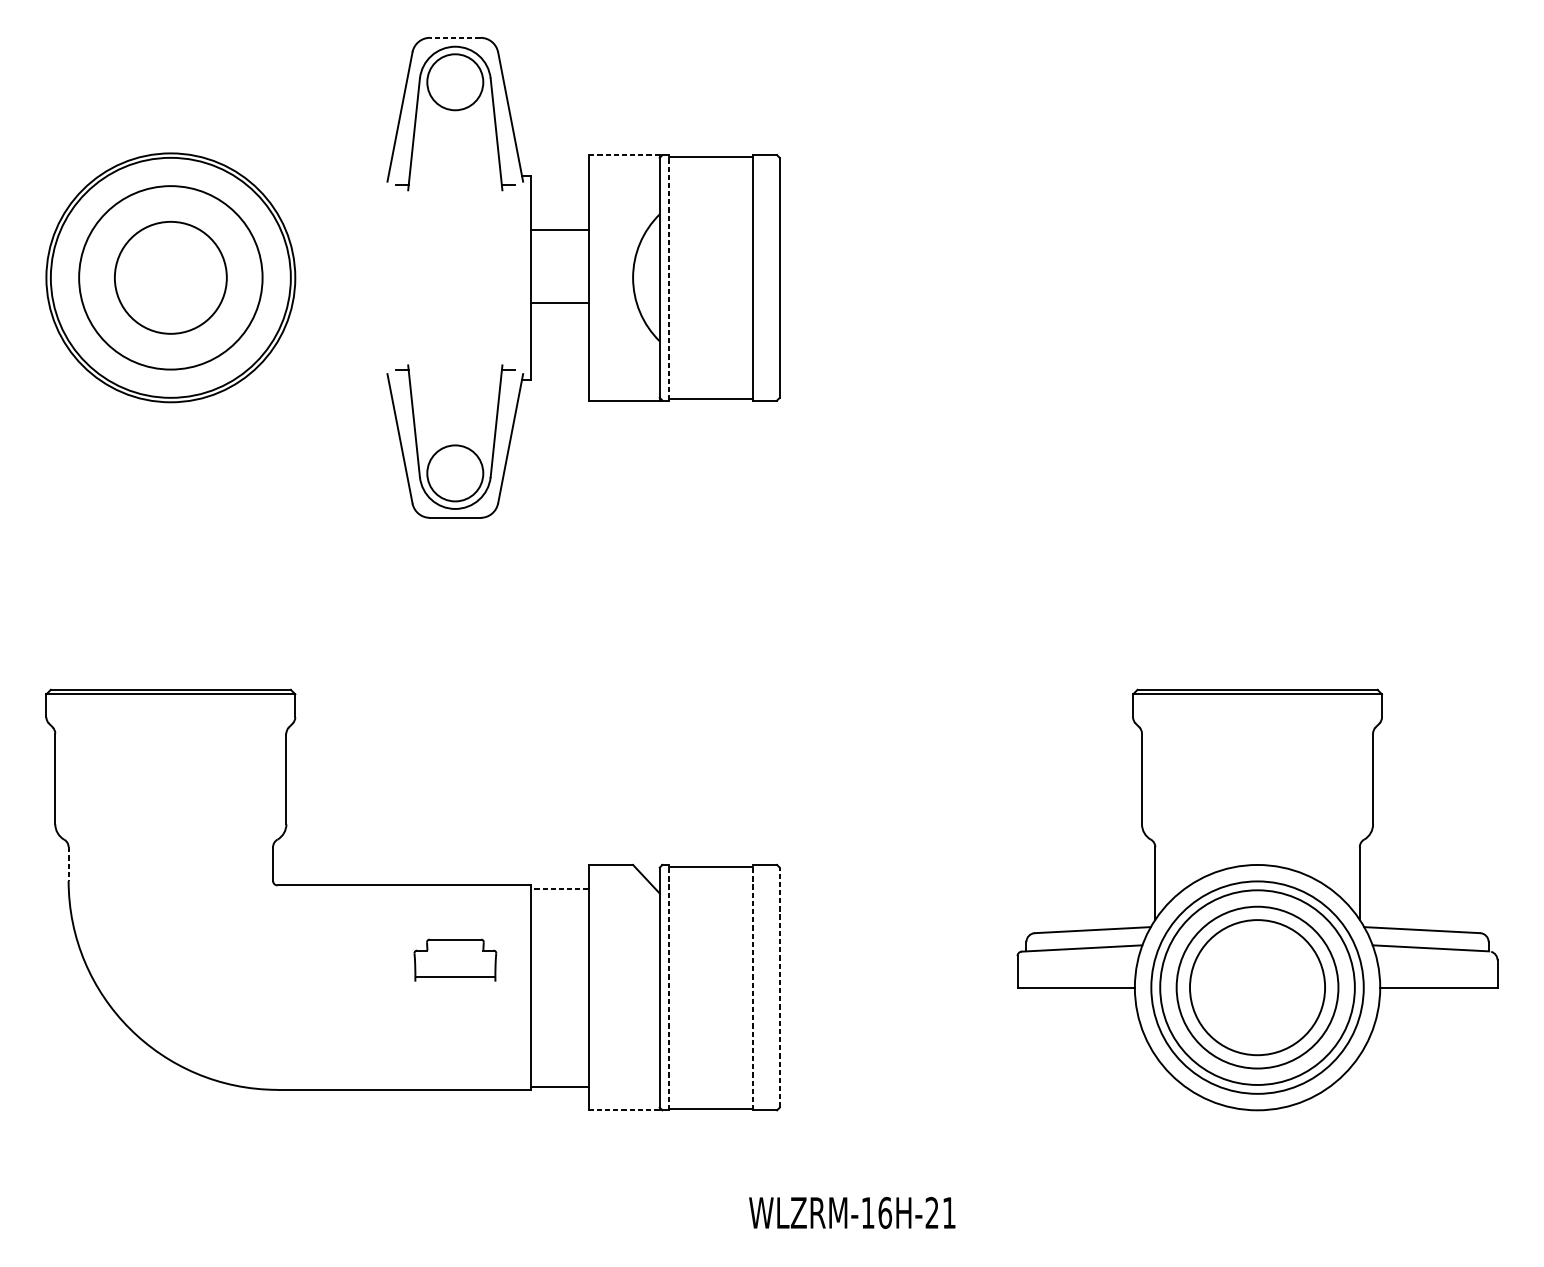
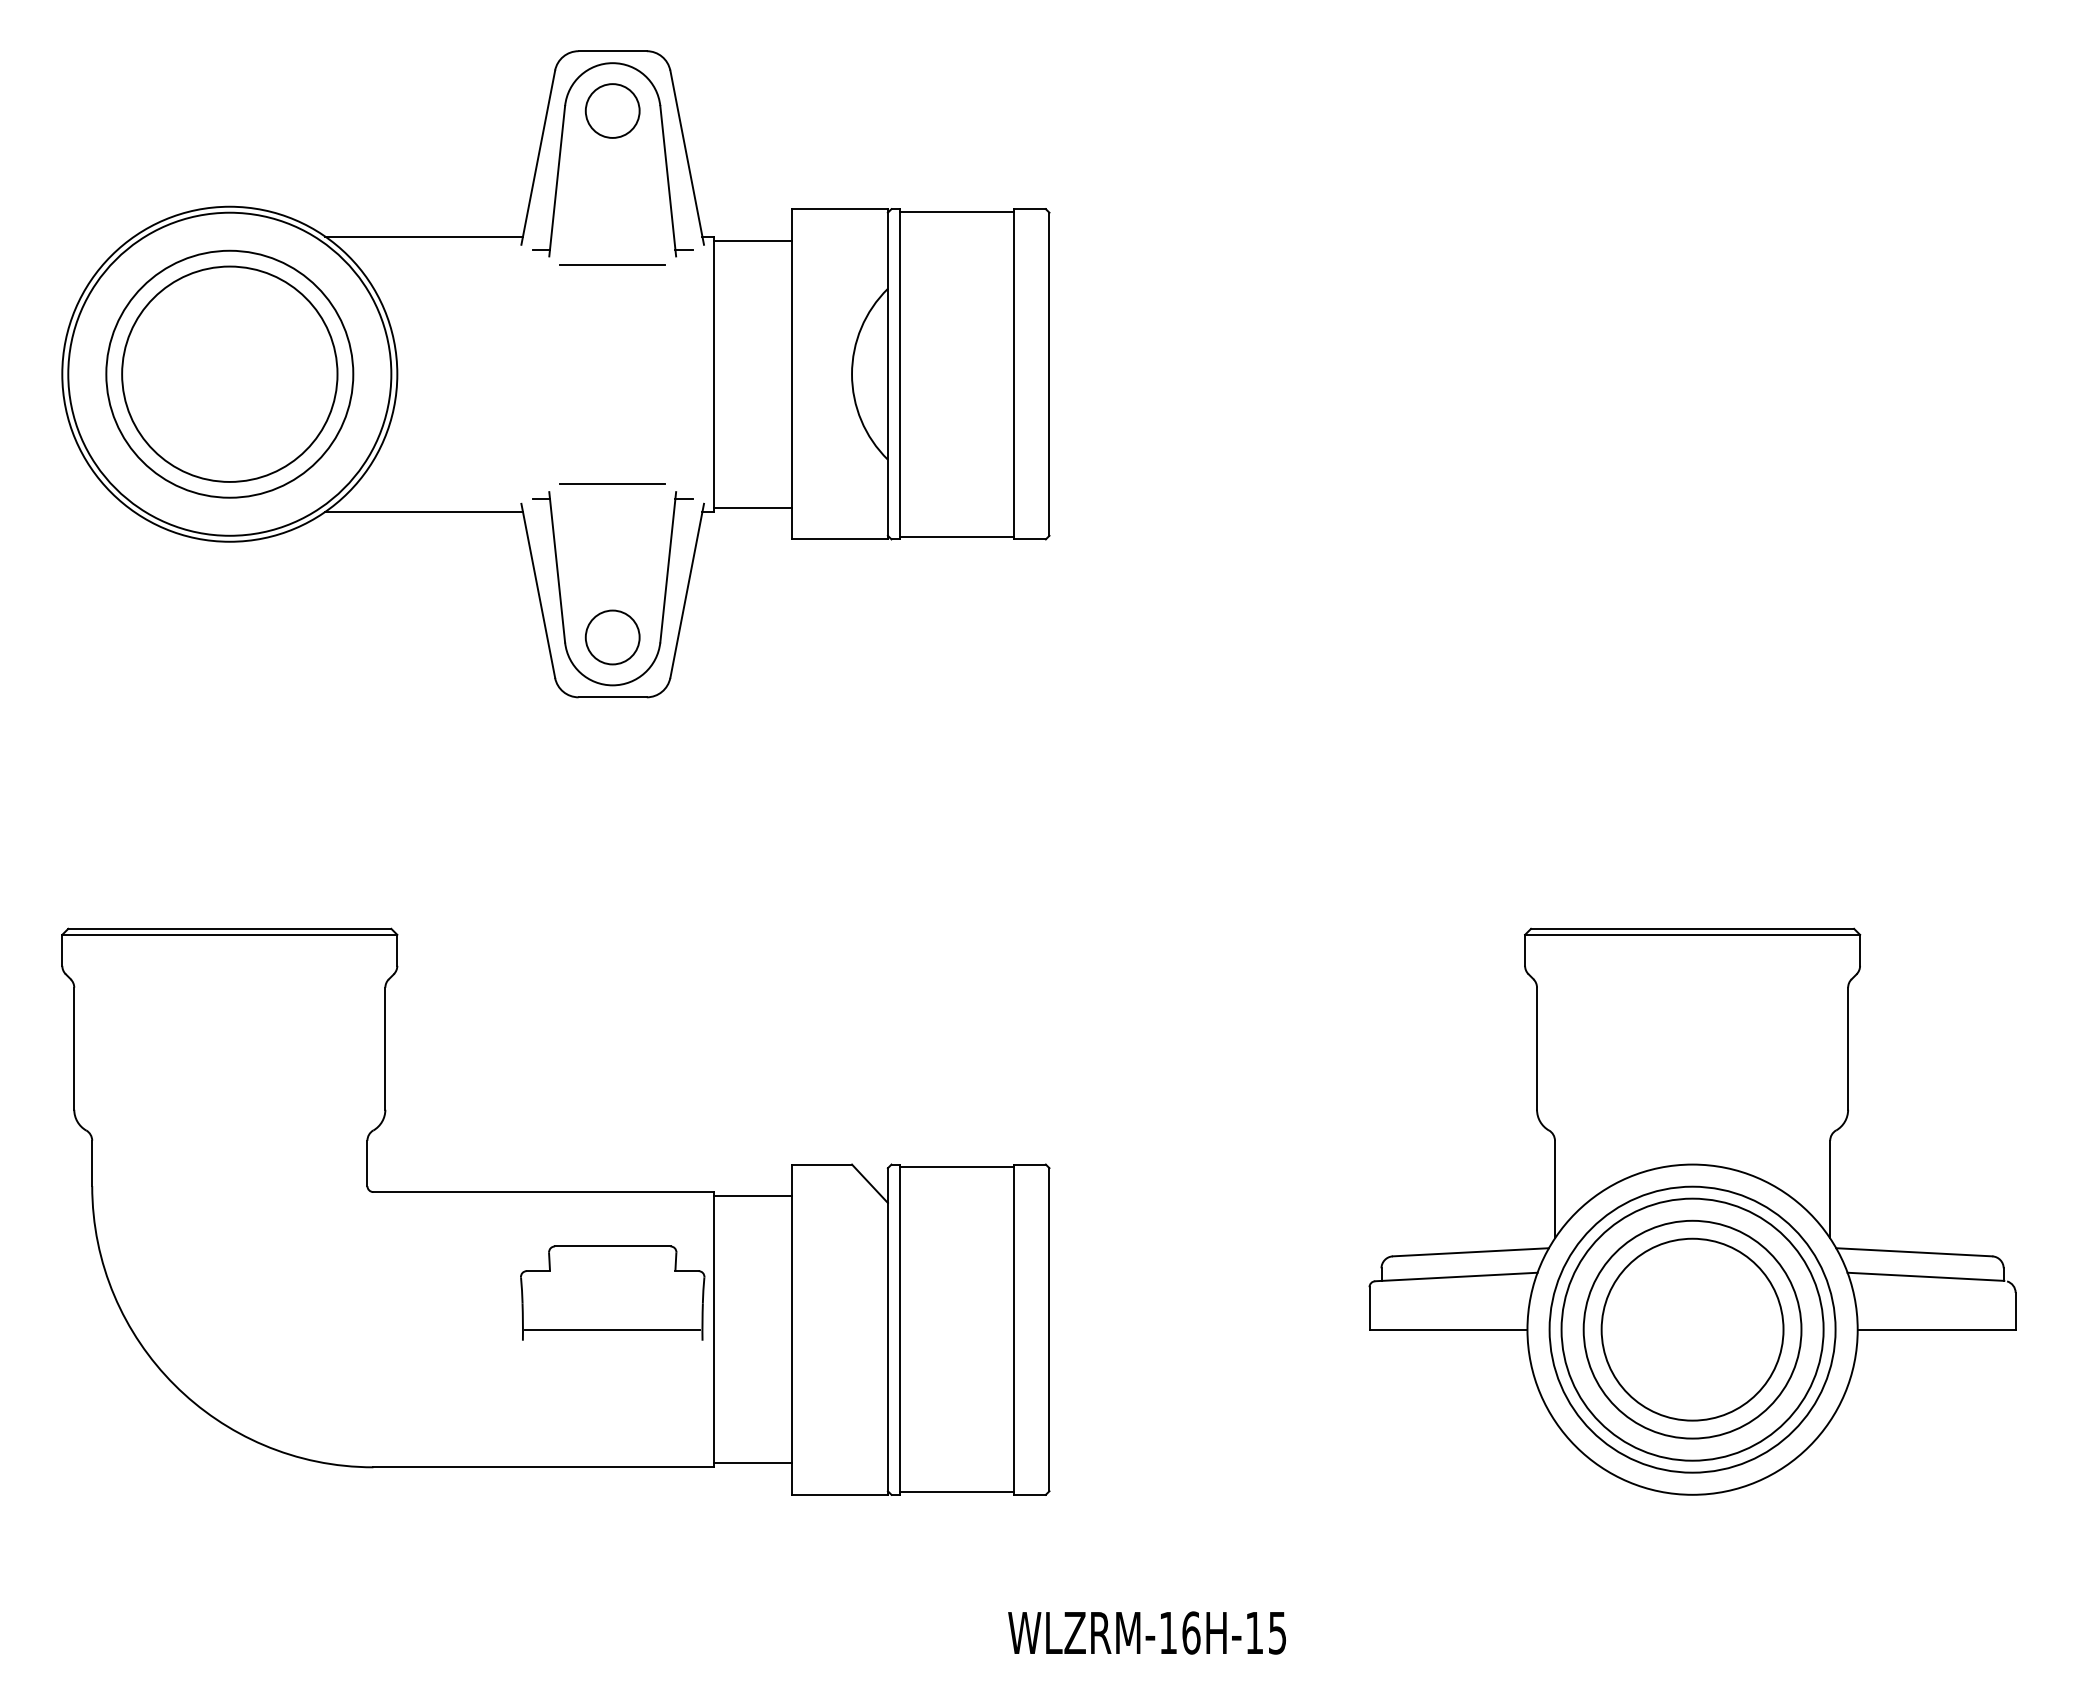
line: (455, 38) -> (612, 51), dashed -> solid
circle: (455, 81) -> (612, 110), size x0.71
line: (624, 155) -> (840, 209), dashed -> solid
line: (314, 175) -> (423, 236), added
line: (455, 196) -> (612, 264), added
line: (559, 229) -> (753, 240), moved
circle: (170, 277) -> (229, 373), size x1.43
line: (668, 277) -> (899, 373), dashed -> solid
line: (559, 303) -> (753, 507), moved
line: (455, 358) -> (612, 483), added
line: (314, 379) -> (423, 511), added
circle: (455, 473) -> (612, 637), size x0.71
line: (68, 864) -> (92, 1163), dashed -> solid
line: (559, 888) -> (753, 1196), dashed -> solid
part: (455, 960) -> (612, 1292), size x1.67
line: (668, 987) -> (899, 1329), dashed -> solid
line: (753, 987) -> (1013, 1329), dashed -> solid
line: (779, 987) -> (1049, 1329), dashed -> solid
line: (624, 1110) -> (840, 1494), dashed -> solid
text: (940, 1212) -> (1265, 1632), WLZRM-16H-21 -> WLZRM-16H-15

